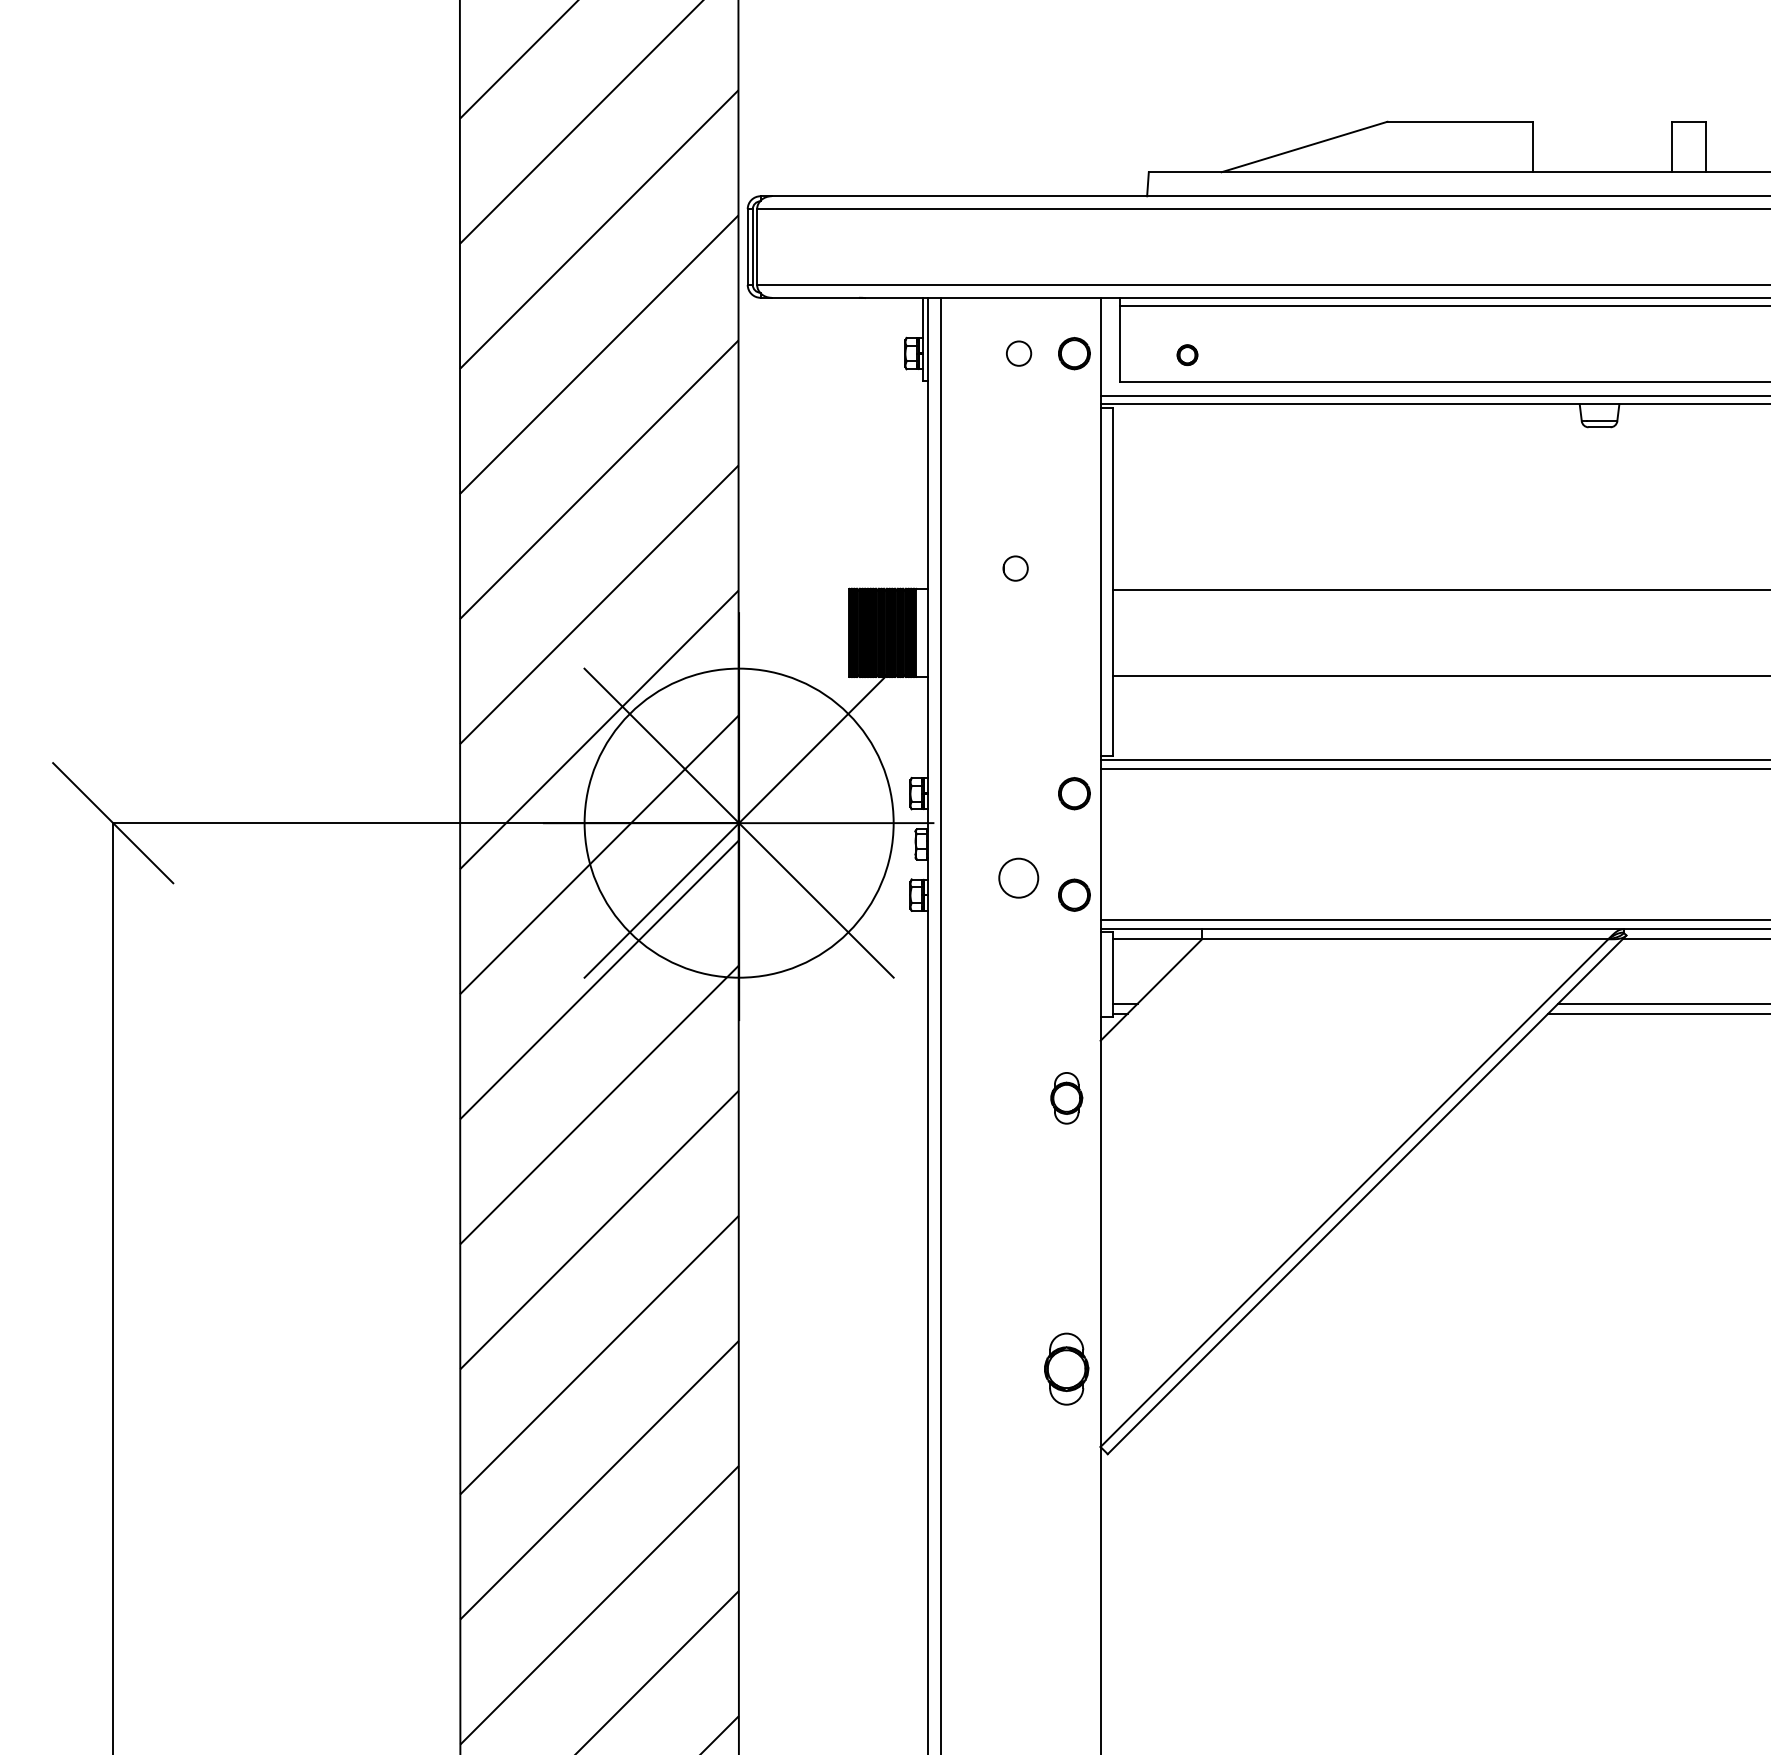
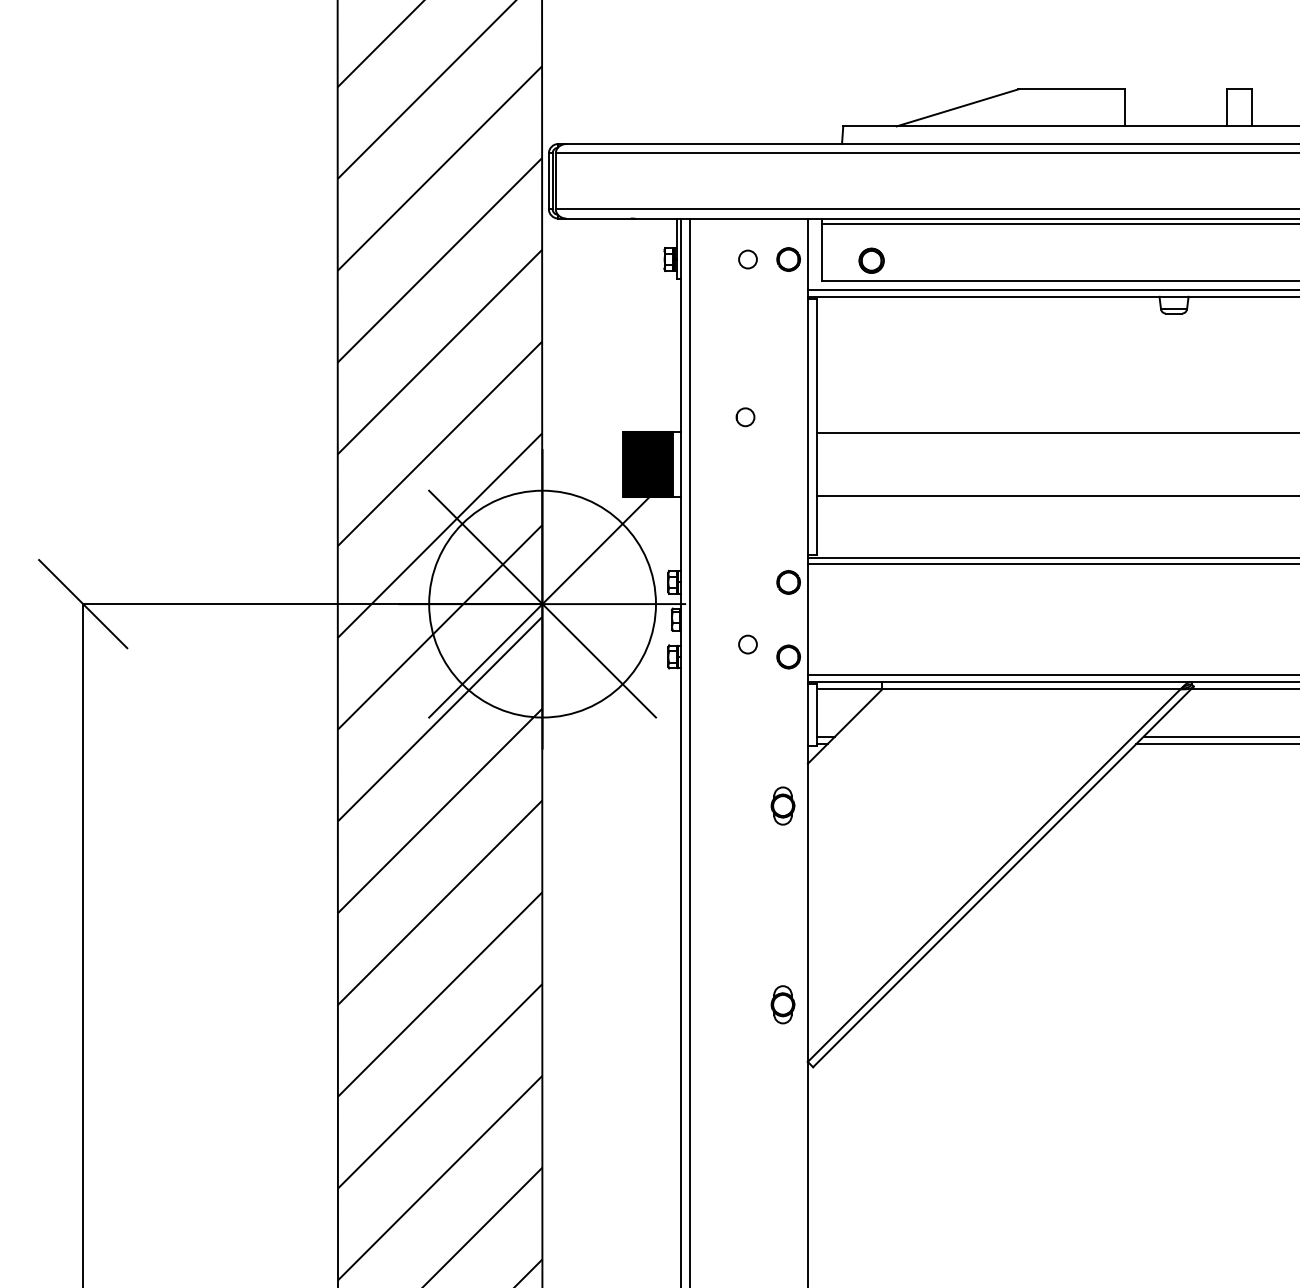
part: (1187, 354) -> (871, 260), size x1.67
circle: (1019, 878) -> (748, 644), size x0.62
part: (1066, 1368) -> (782, 1004), size x0.71

